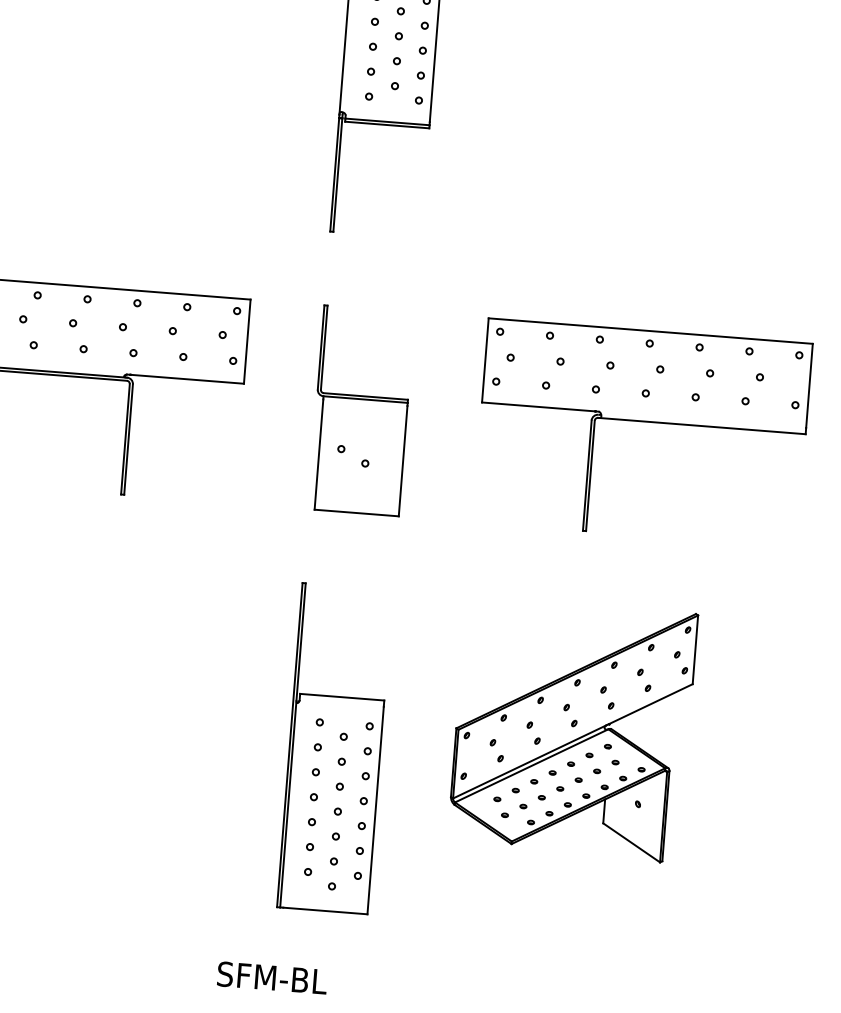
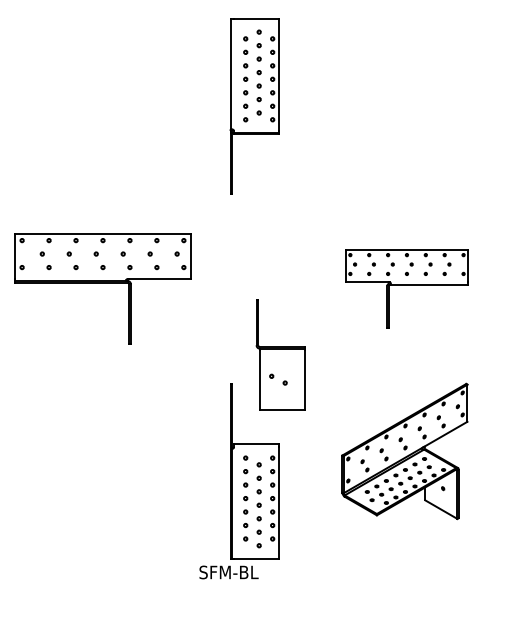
part: (360, 409) -> (280, 354), moved
part: (641, 432) -> (406, 288), size x0.7
part: (571, 729) -> (404, 451), moved
text: (271, 978) -> (228, 572), moved

